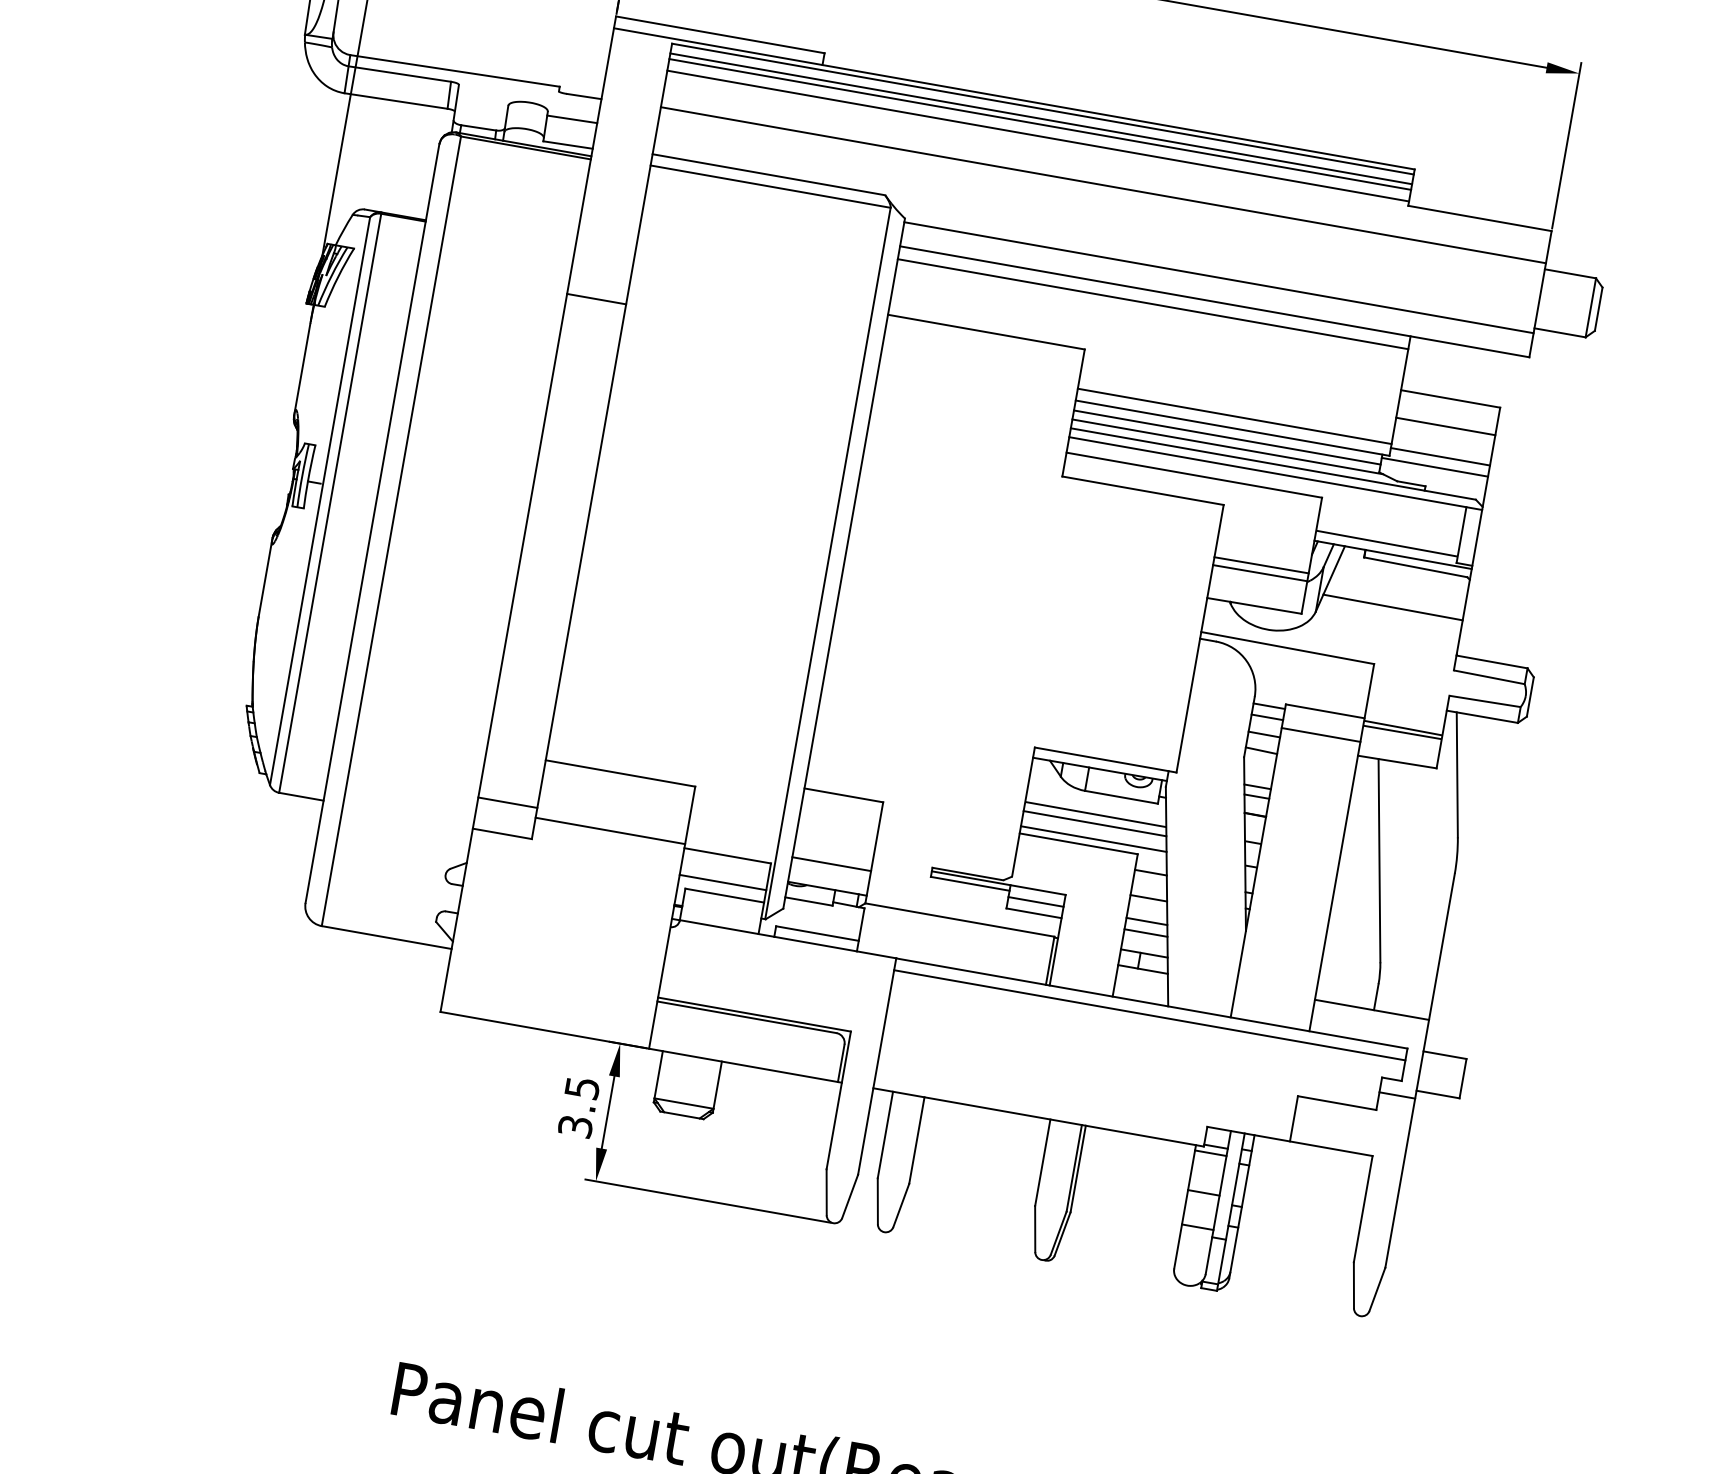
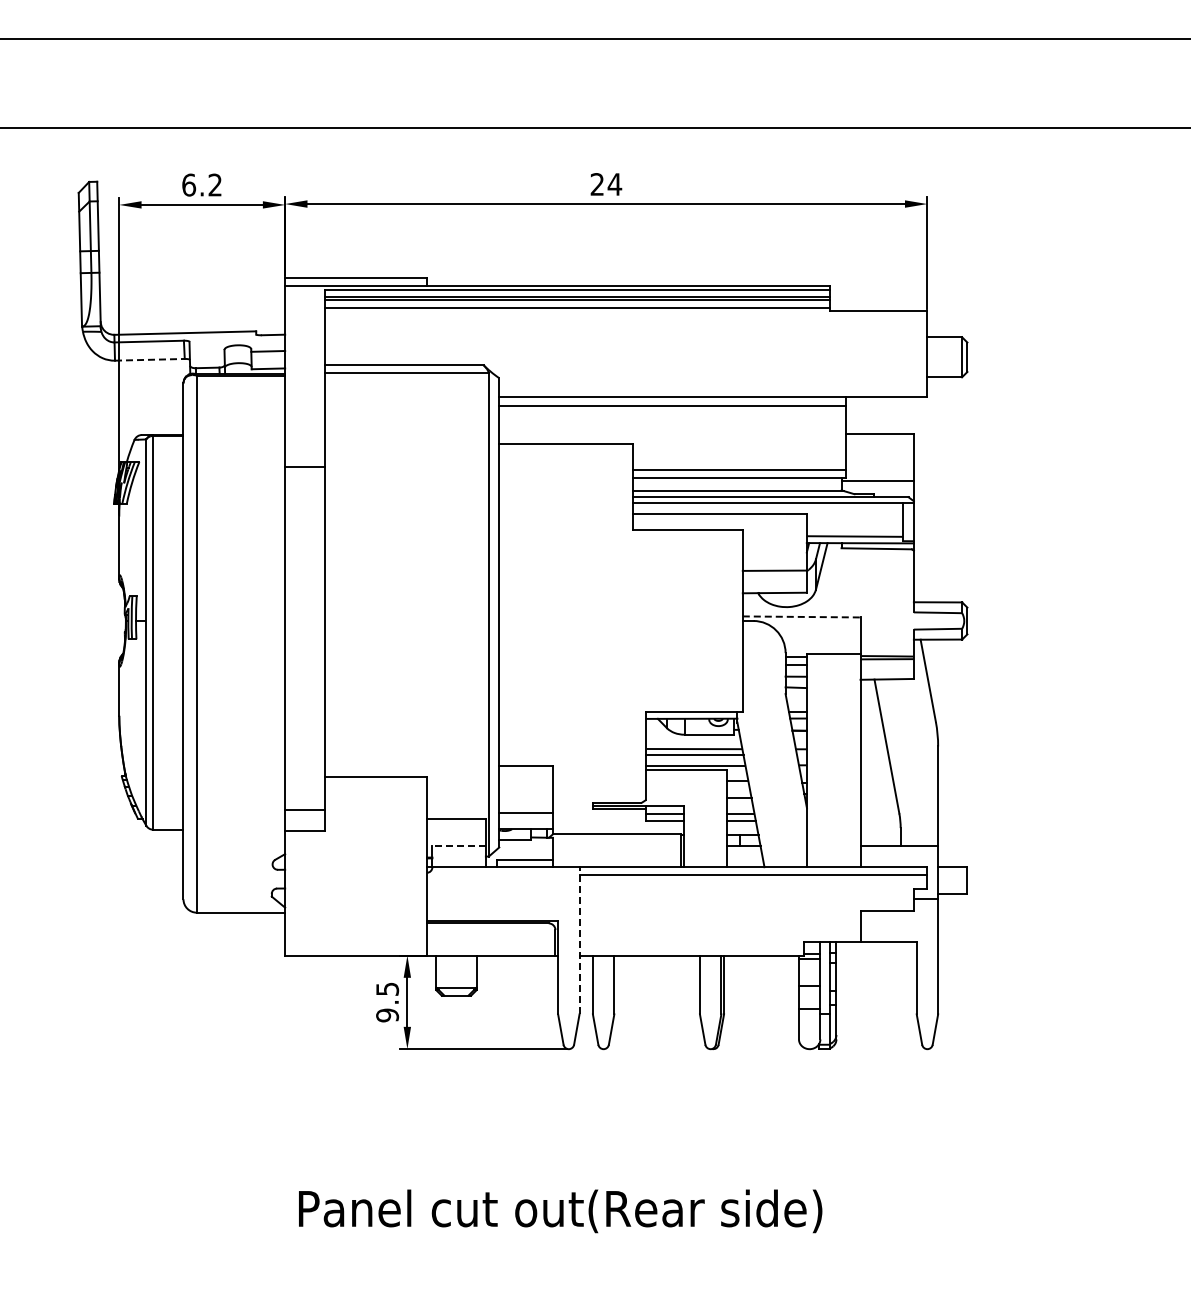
line: (395, 100) -> (149, 359), solid -> dashed
line: (1103, 185) -> (626, 333), removed
line: (1219, 277) -> (713, 380), removed
line: (1444, 426) -> (879, 452), removed
line: (1227, 438) -> (737, 485), removed
line: (1439, 457) -> (879, 473), removed
line: (1261, 565) -> (774, 565), removed
line: (1391, 606) -> (865, 577), removed
line: (1287, 647) -> (801, 616), solid -> dashed
line: (1320, 735) -> (833, 670), removed
line: (610, 831) -> (376, 816), removed
line: (723, 882) -> (456, 837), removed
line: (725, 895) -> (459, 845), solid -> dashed
line: (877, 1066) -> (579, 940), solid -> dashed
text: (575, 1126) -> (387, 1015), 3.5 -> 9.5

